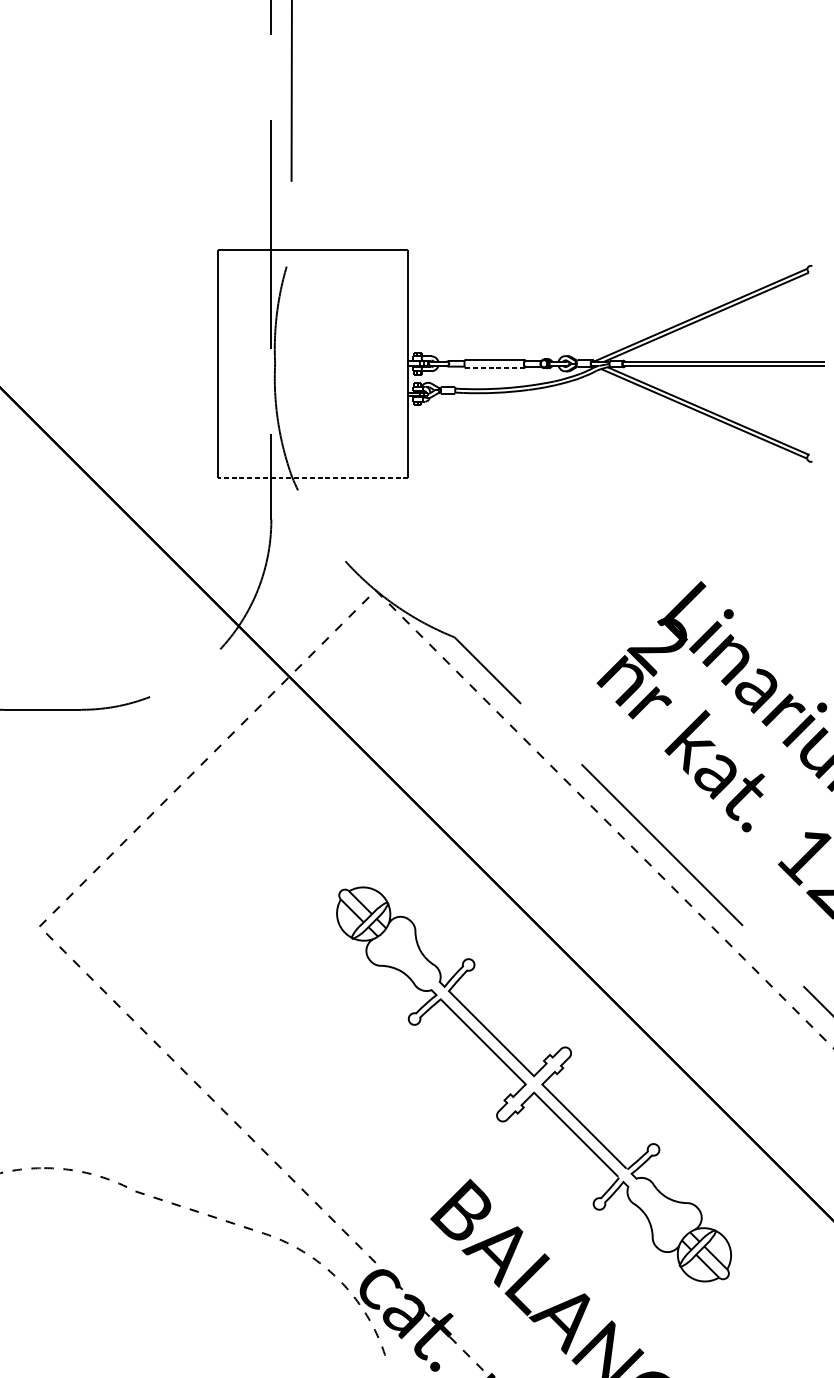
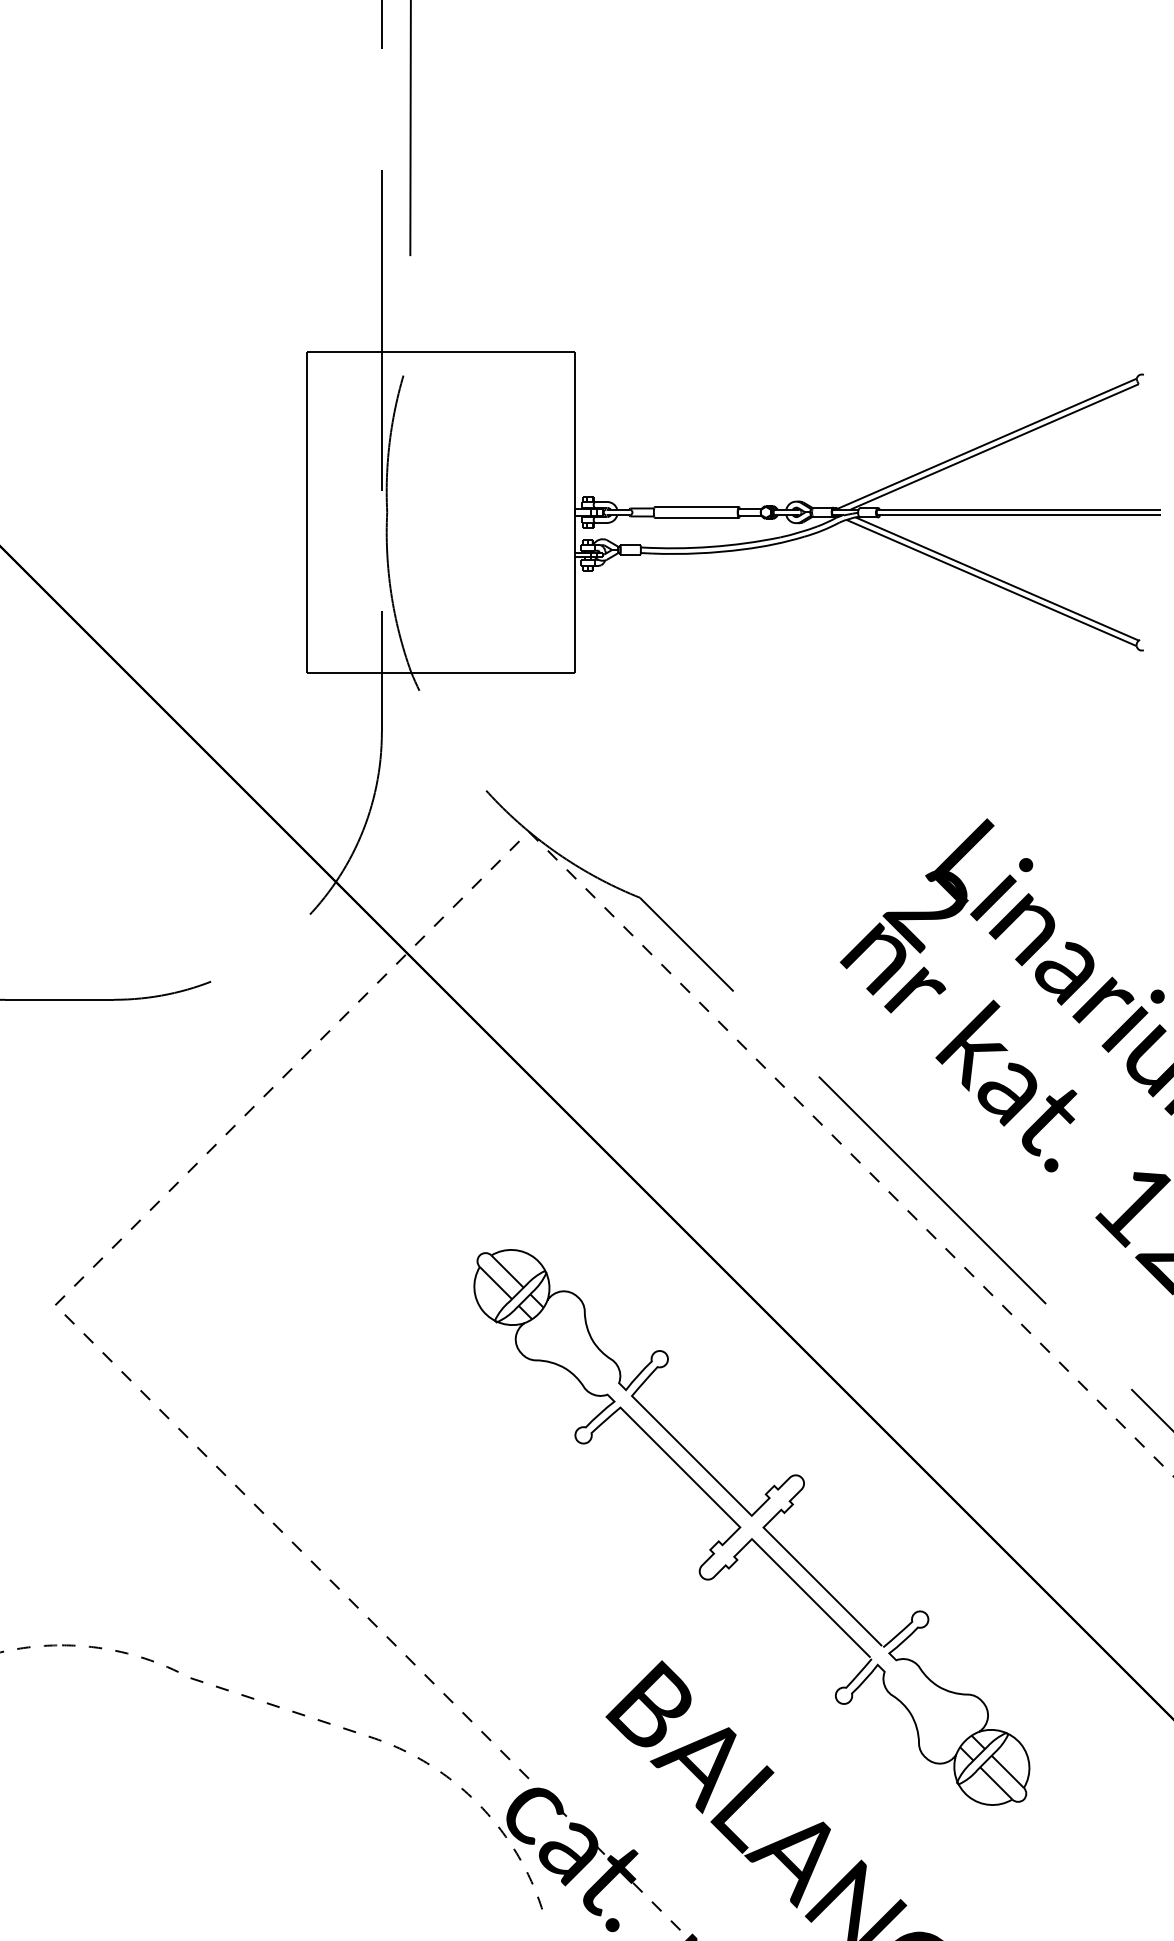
line: (494, 368) -> (696, 518), dashed -> solid
line: (313, 478) -> (441, 673), dashed -> solid

